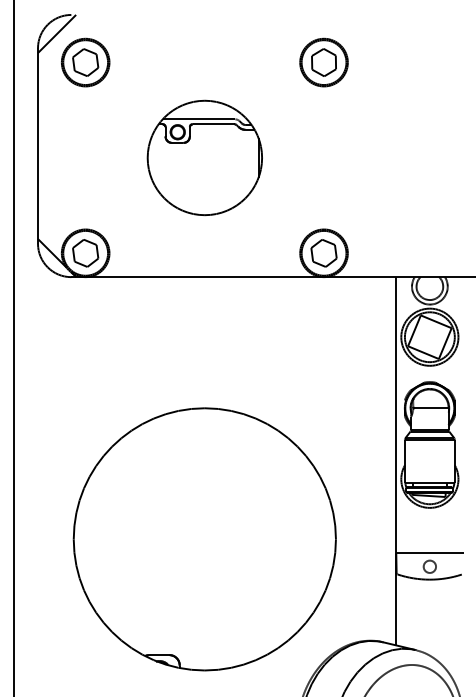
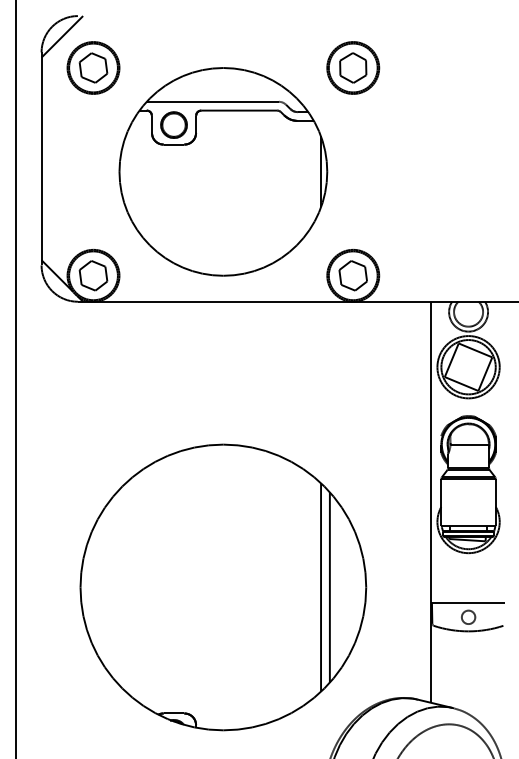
part: (204, 157) -> (222, 171), size x1.67
line: (302, 538) -> (329, 586), added
line: (294, 539) -> (321, 587), added

